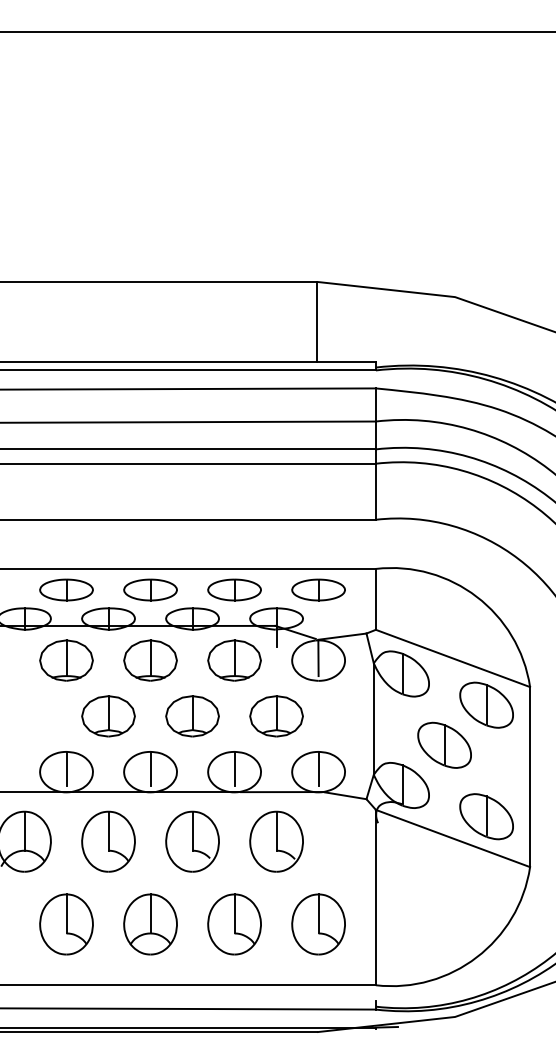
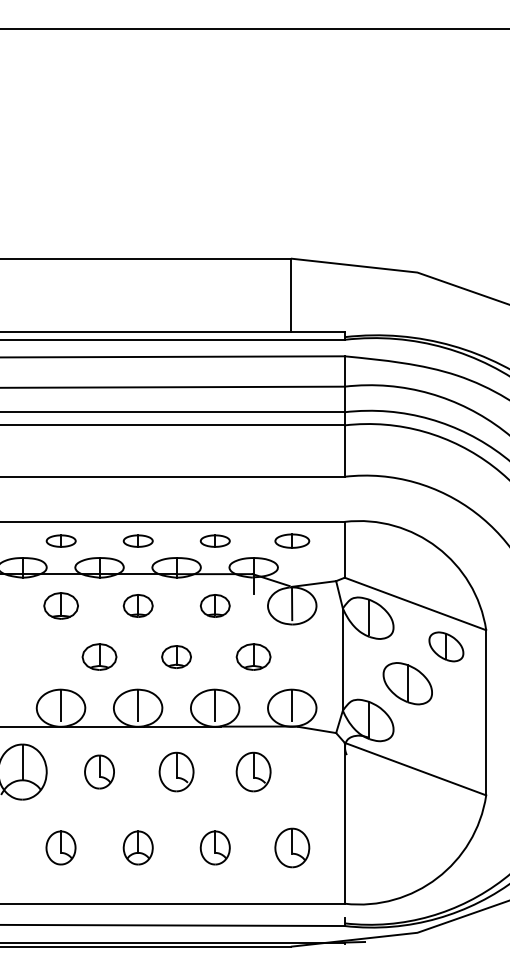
part: (67, 589) -> (61, 540), size x0.6
part: (150, 589) -> (138, 540), size x0.6
part: (234, 589) -> (215, 540), size x0.6
part: (318, 589) -> (292, 540), size x0.7
part: (67, 660) -> (61, 605), size x0.7
part: (150, 660) -> (138, 605), size x0.6
part: (234, 660) -> (215, 605), size x0.6
part: (486, 704) -> (446, 646), size x0.7
part: (108, 715) -> (99, 656), size x0.7
part: (192, 715) -> (176, 656), size x0.6
part: (276, 715) -> (253, 656), size x0.7
part: (486, 816) -> (446, 748), removed
part: (108, 841) -> (99, 771), size x0.6
part: (192, 841) -> (176, 771), size x0.7
part: (276, 841) -> (253, 771), size x0.7
part: (65, 923) -> (60, 847), size x0.6
part: (150, 923) -> (138, 847), size x0.6
part: (234, 923) -> (215, 847), size x0.6
part: (318, 923) -> (292, 847), size x0.7

